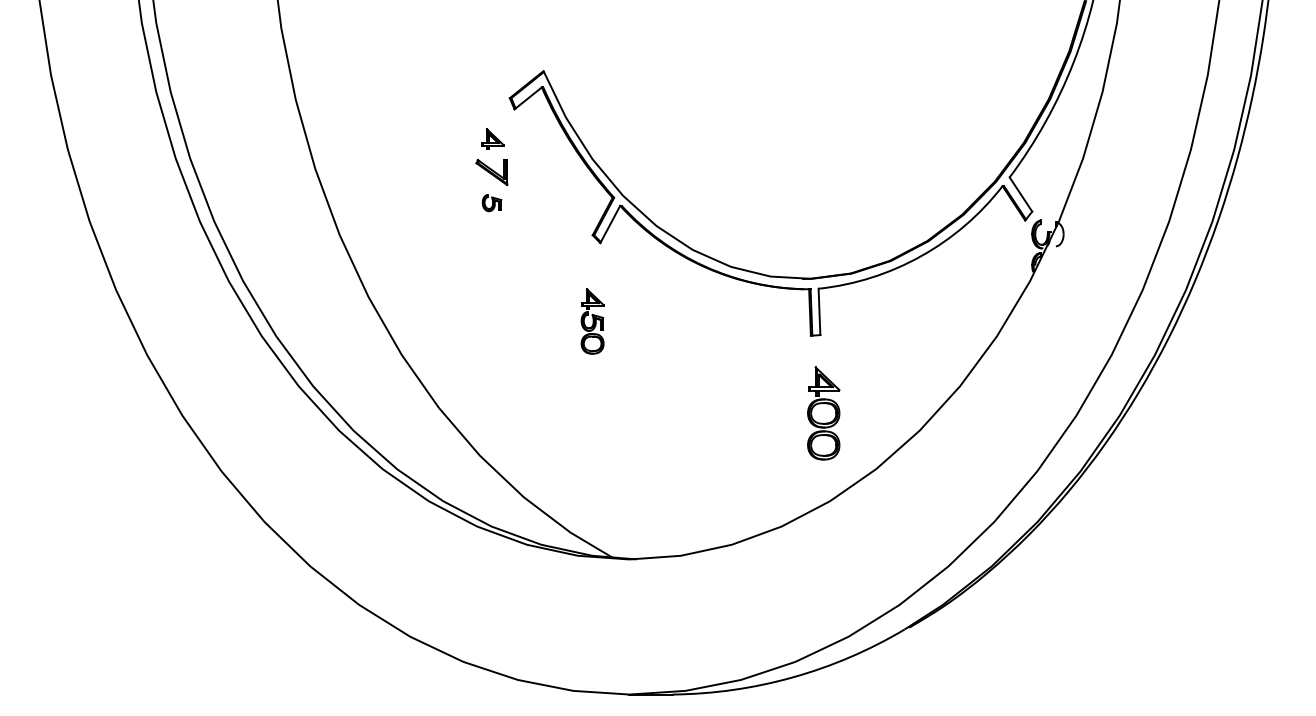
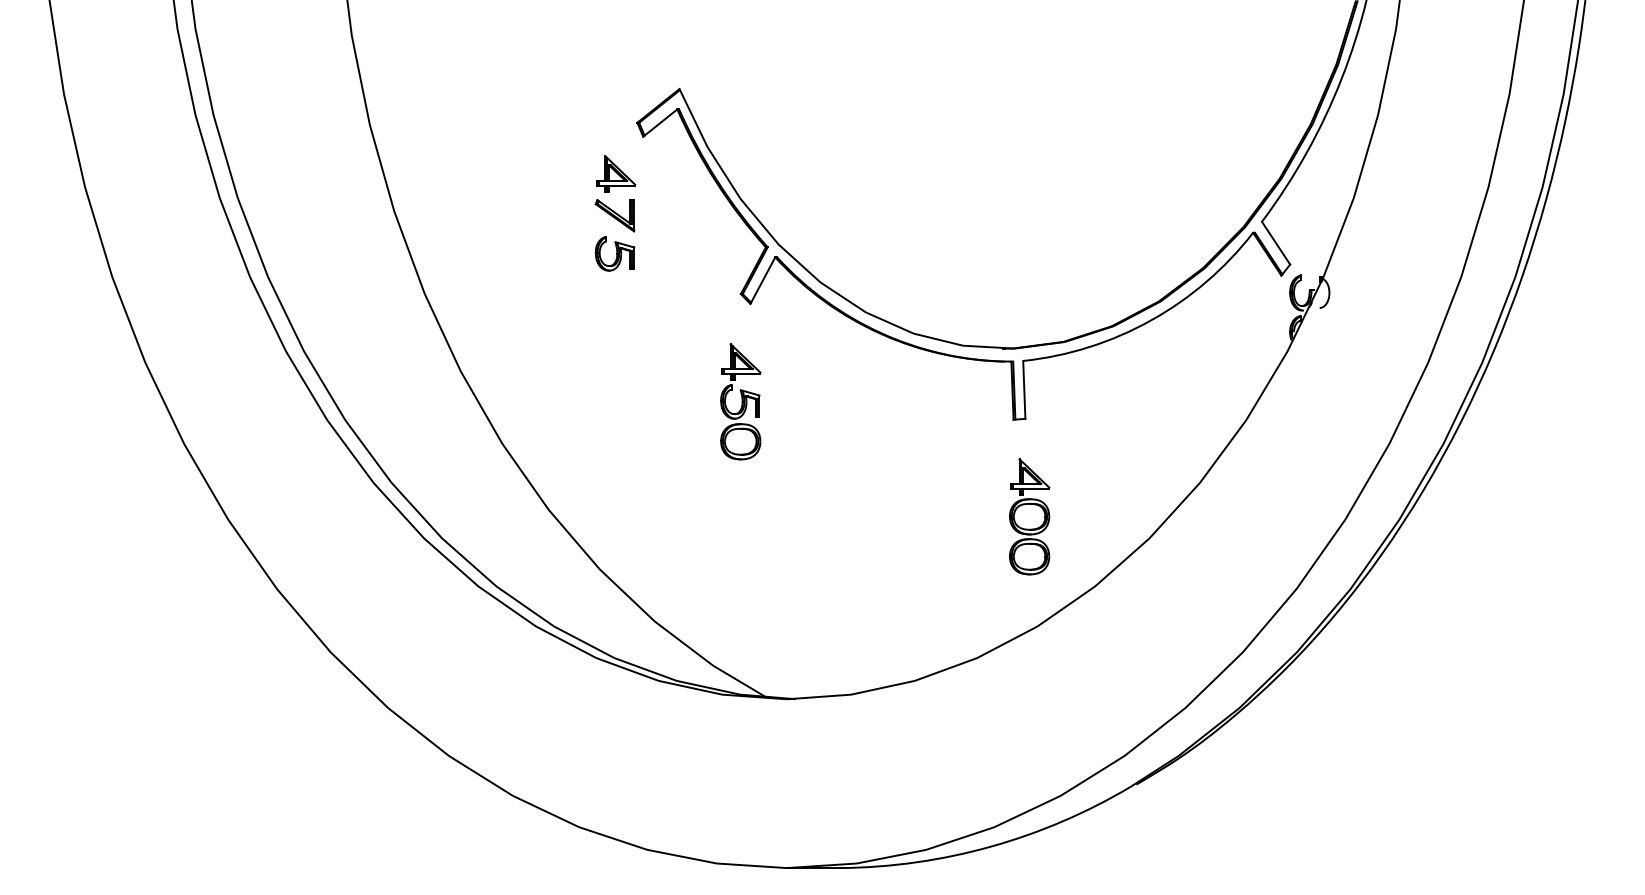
part: (493, 138) -> (616, 173), size x1.43
part: (491, 202) -> (614, 253), size x1.67
part: (592, 321) -> (740, 401), size x1.43

